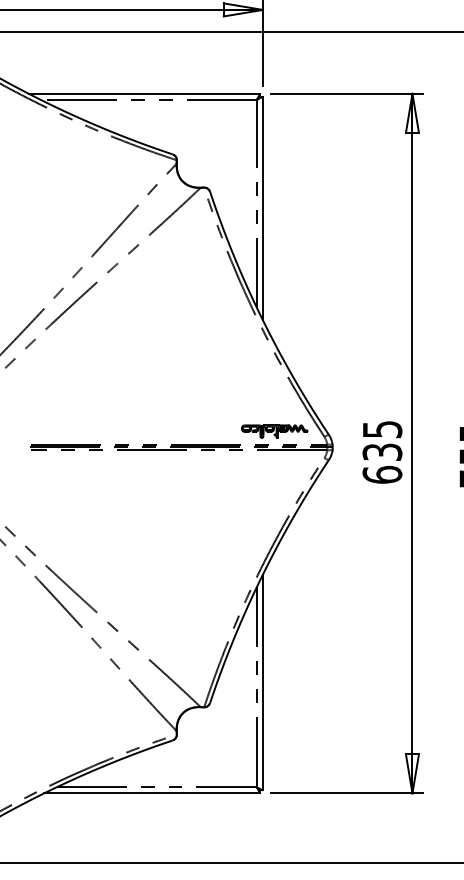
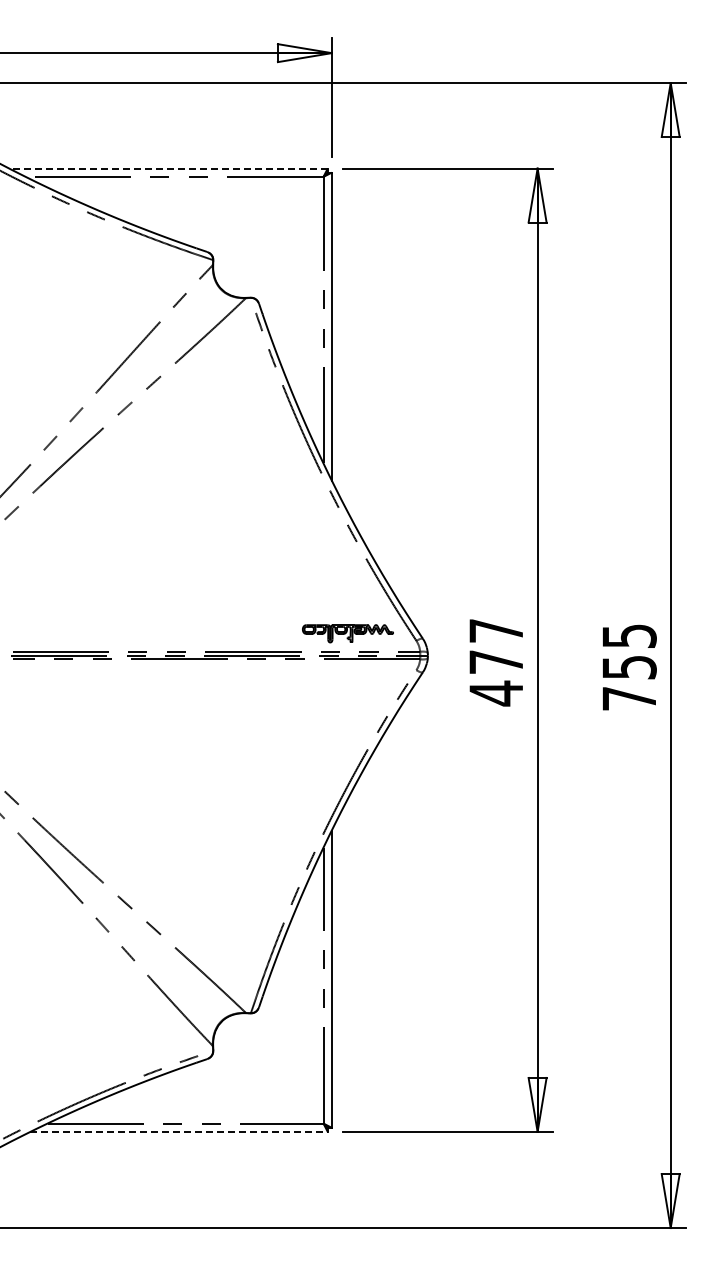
line: (144, 93) -> (168, 168), solid -> dashed
text: (381, 452) -> (495, 662), 635 -> 477
line: (152, 793) -> (179, 1131), solid -> dashed

